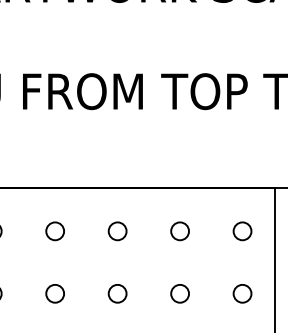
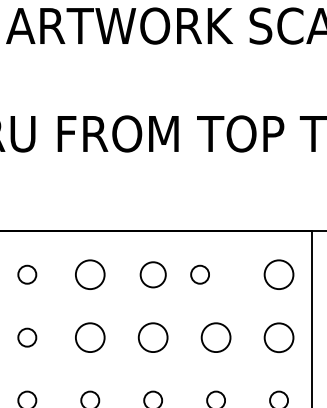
circle: (55, 231) -> (90, 274), size x1.6
circle: (116, 231) -> (152, 274), size x1.4
circle: (179, 231) -> (199, 274), moved
circle: (243, 231) -> (279, 274), size x1.6
circle: (55, 293) -> (90, 337), size x1.6
circle: (117, 293) -> (153, 337), size x1.6
circle: (180, 293) -> (216, 337), size x1.6
circle: (242, 293) -> (278, 337), size x1.6

